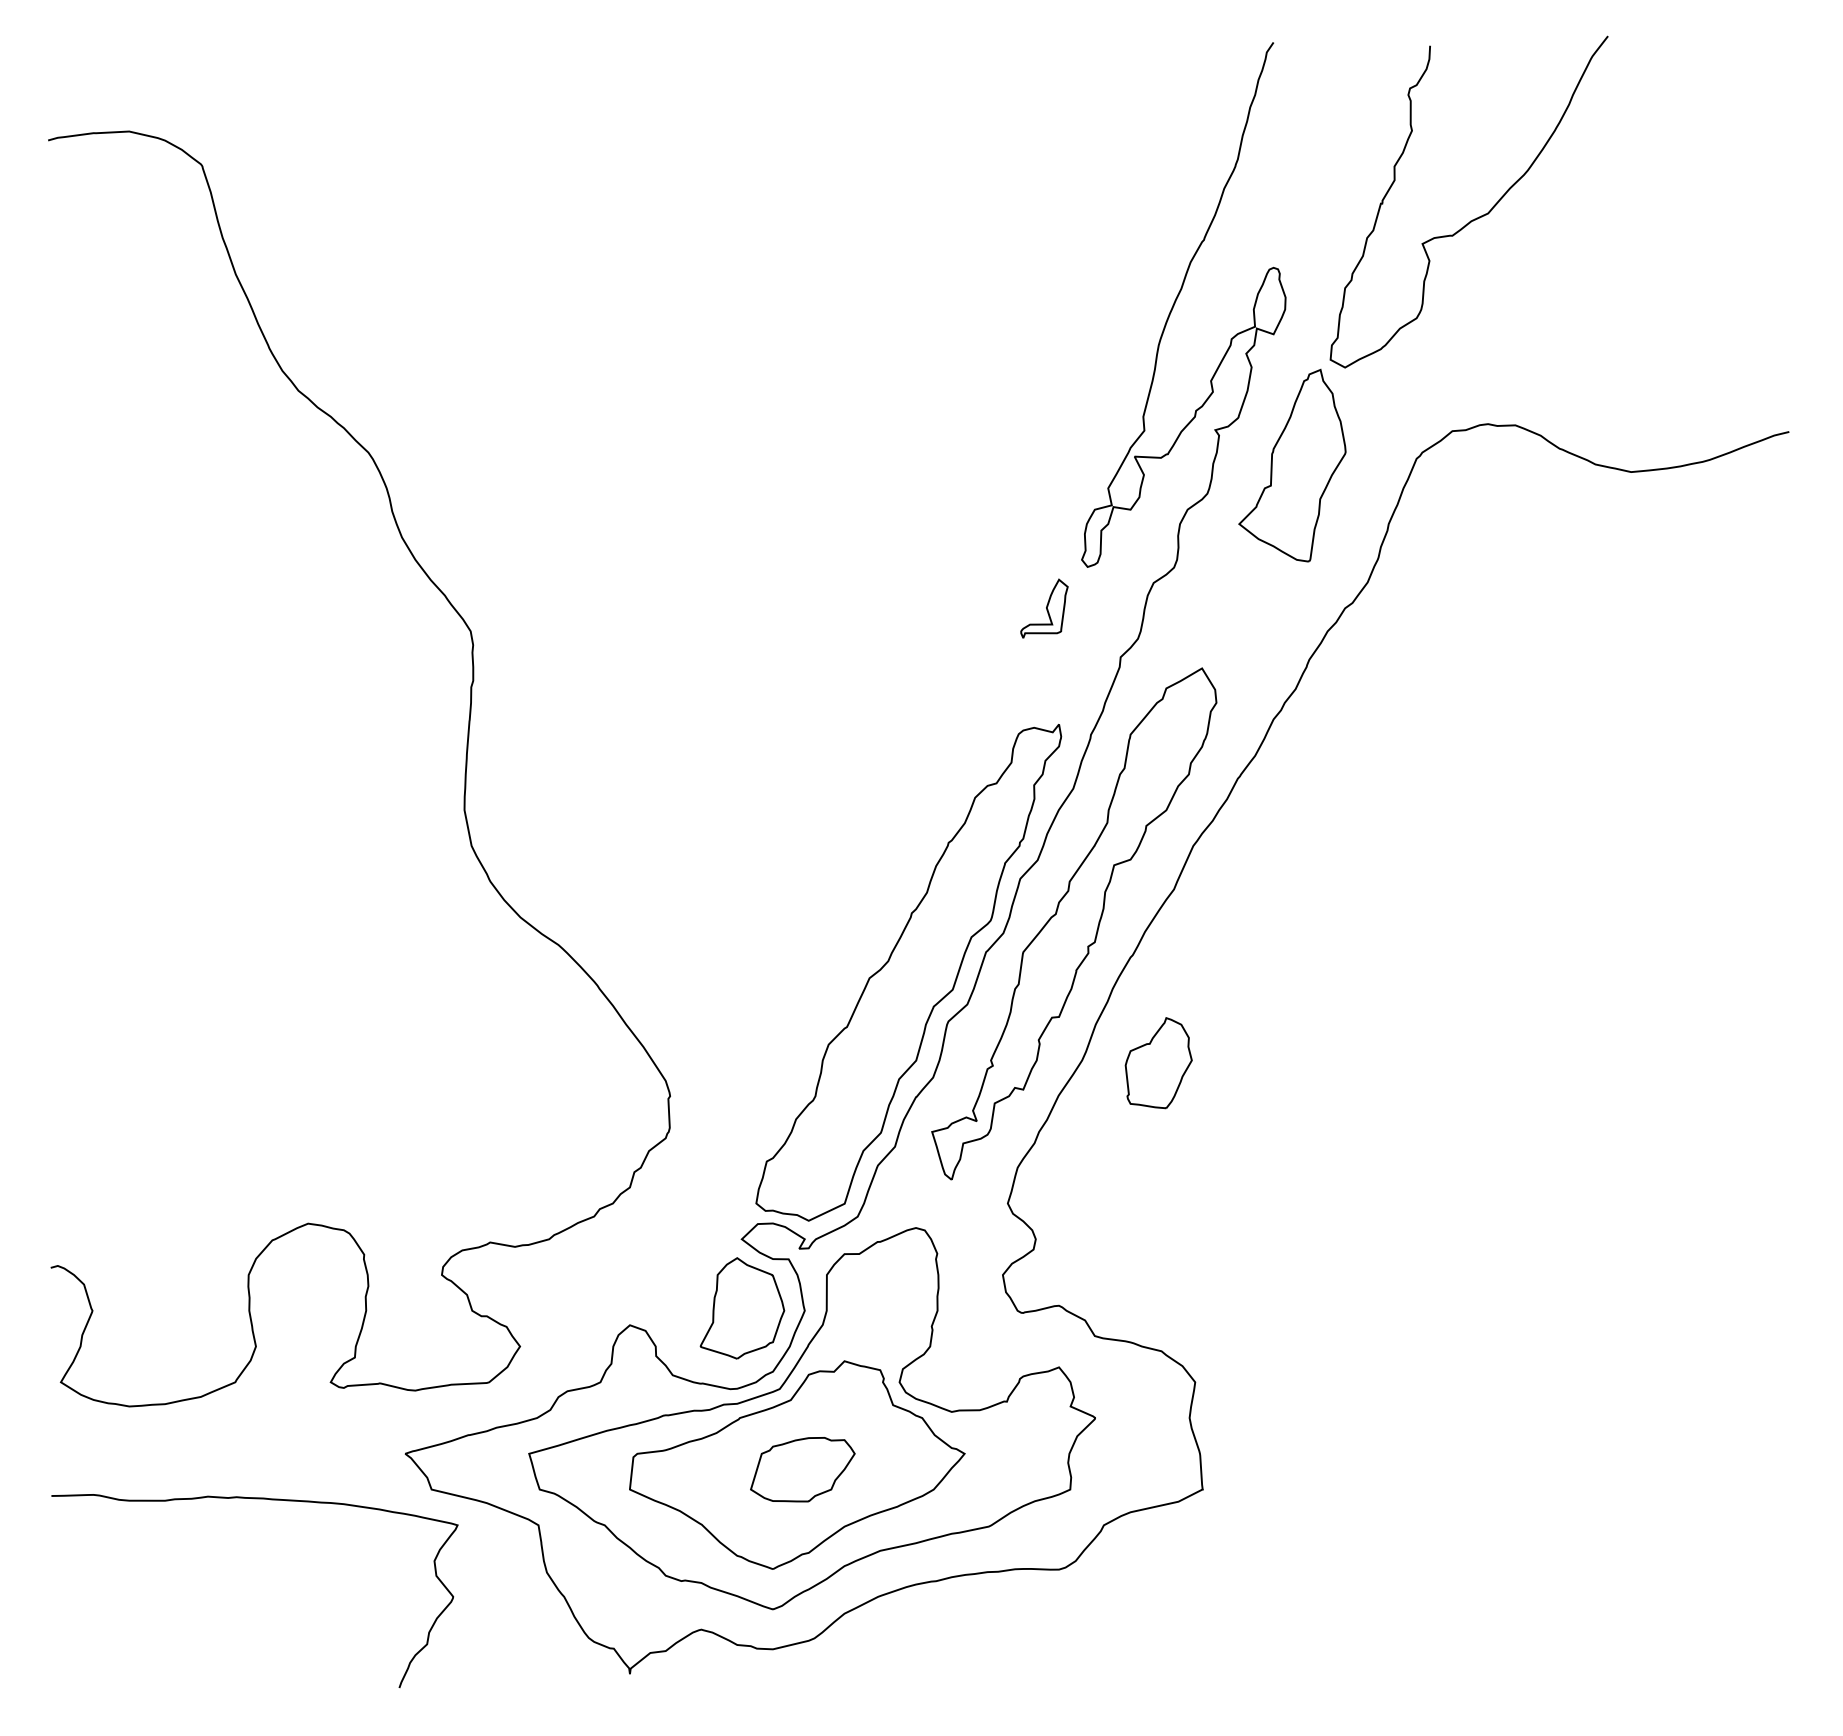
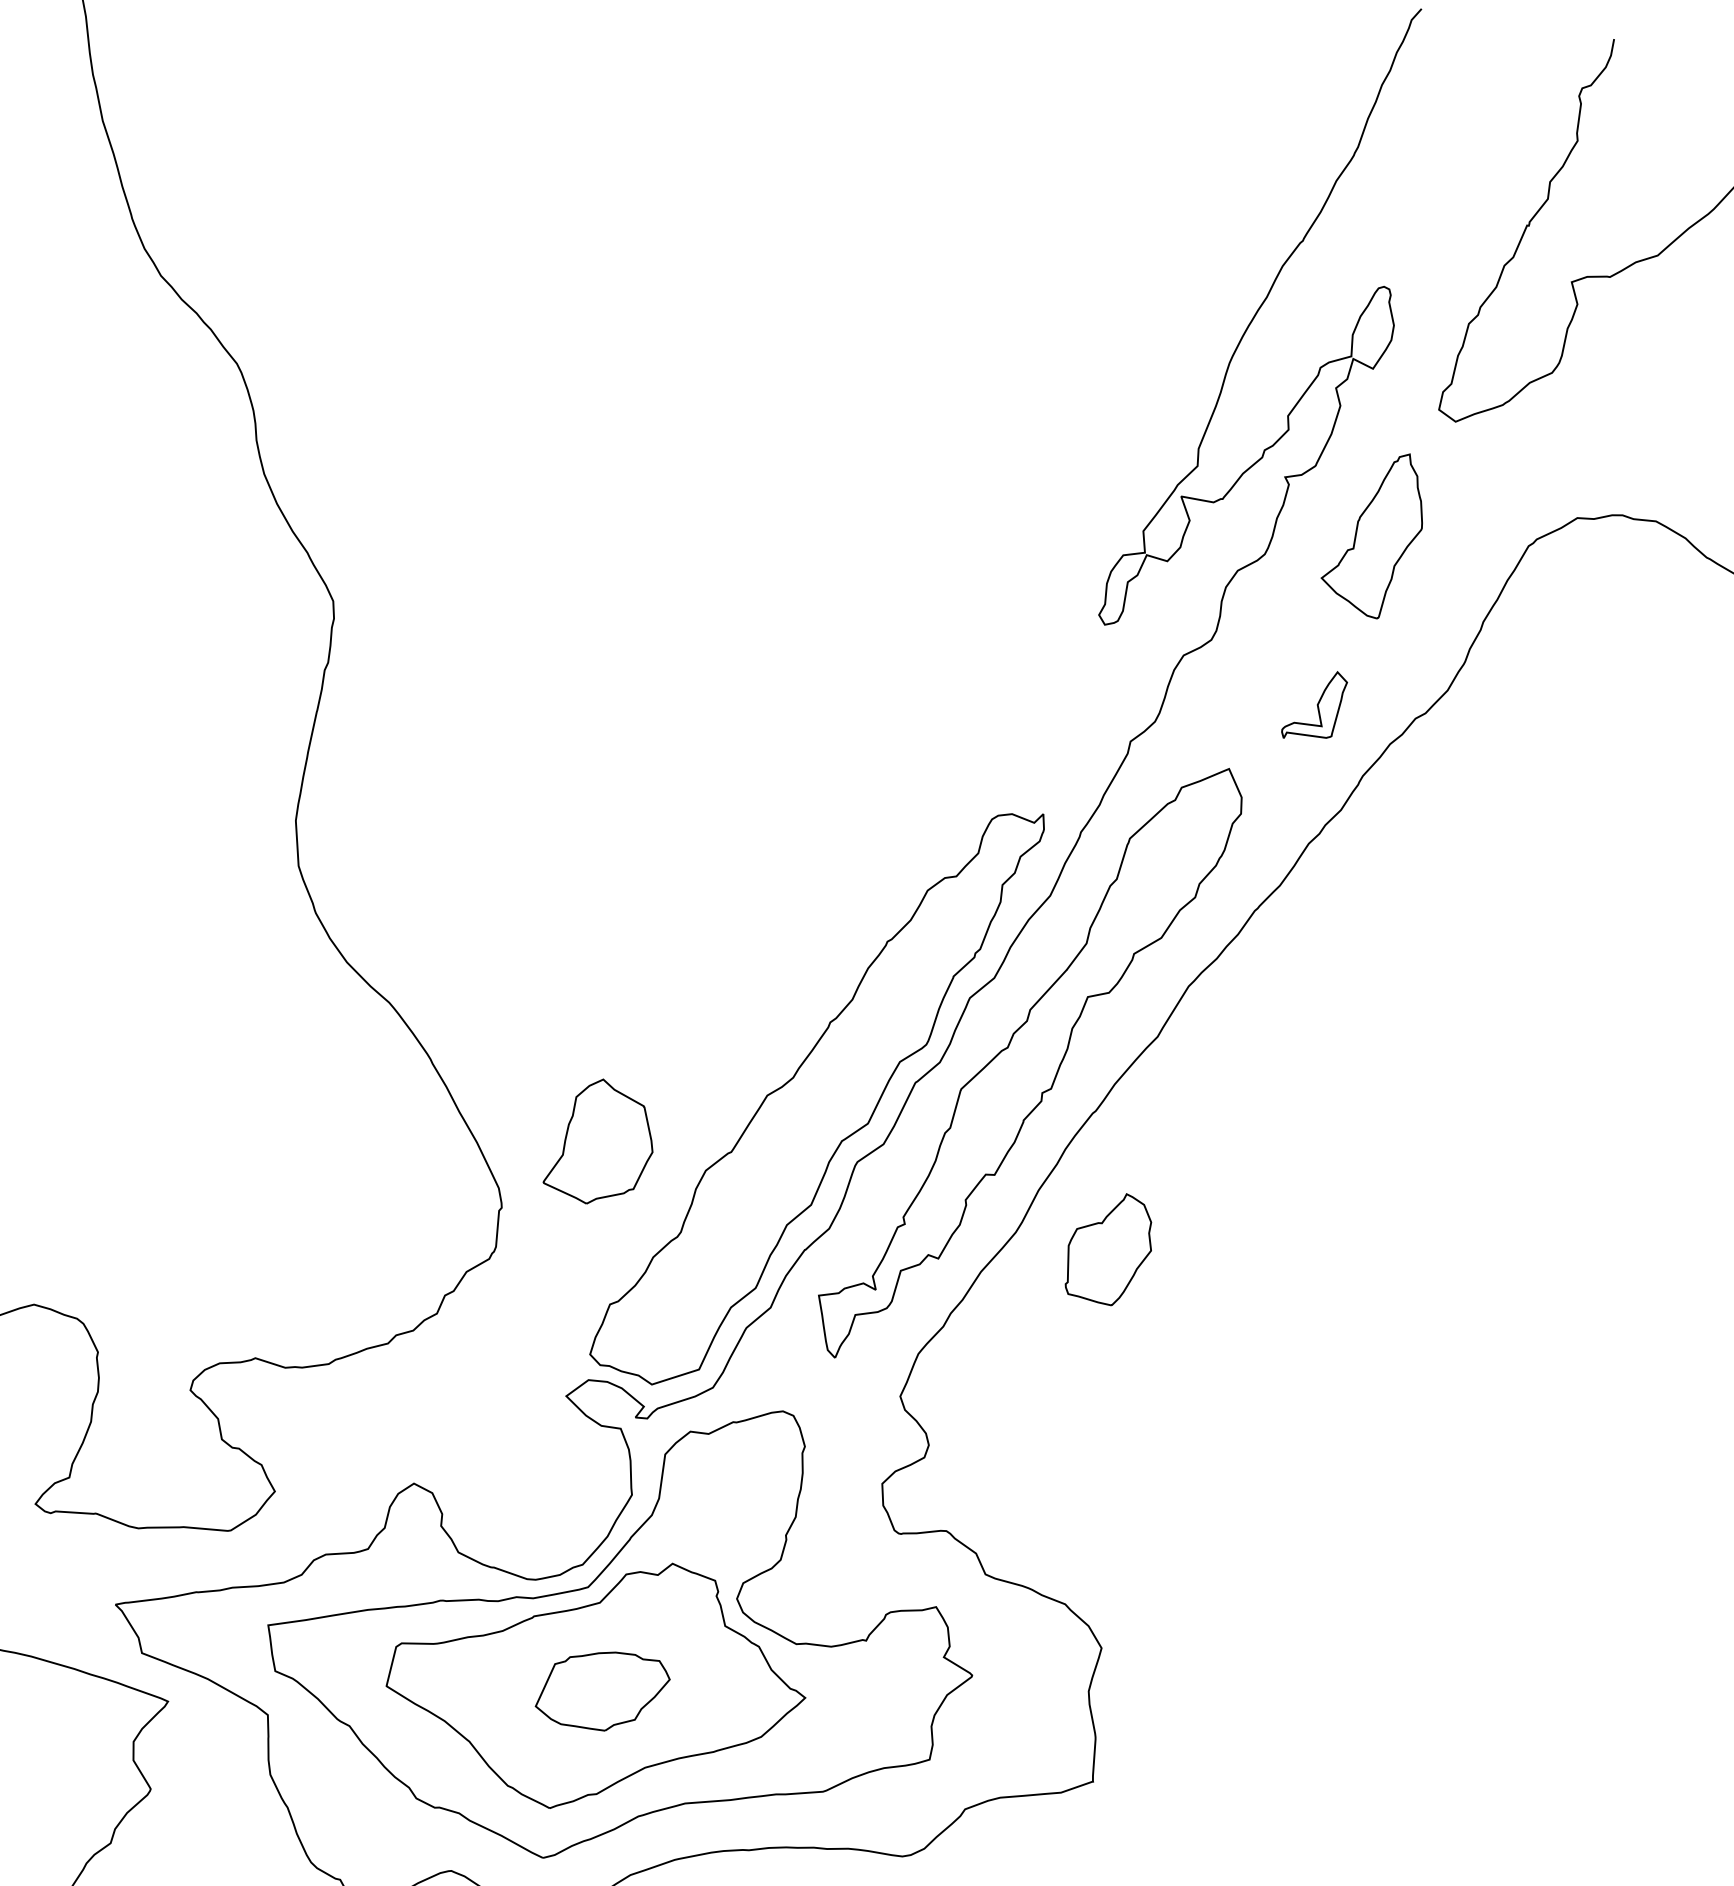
part: (1292, 465) -> (1374, 533), size x0.7
part: (1044, 608) -> (1314, 705), moved
part: (742, 1308) -> (601, 1142), moved

